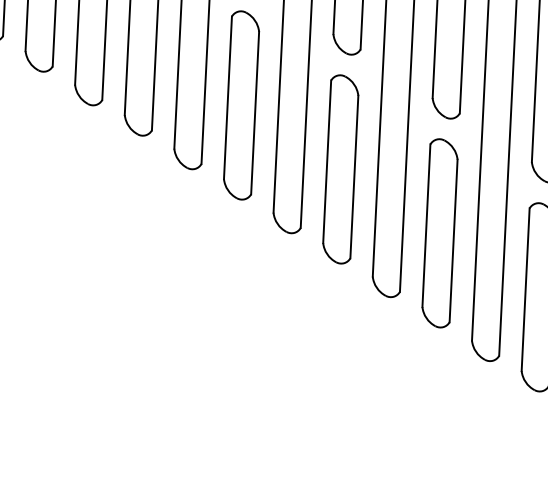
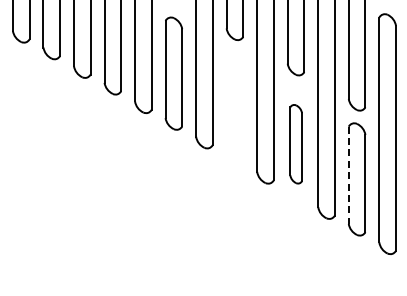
part: (340, 168) -> (234, 108), removed
part: (440, 233) -> (296, 144), size x0.7
line: (525, 290) -> (348, 175), solid -> dashed

